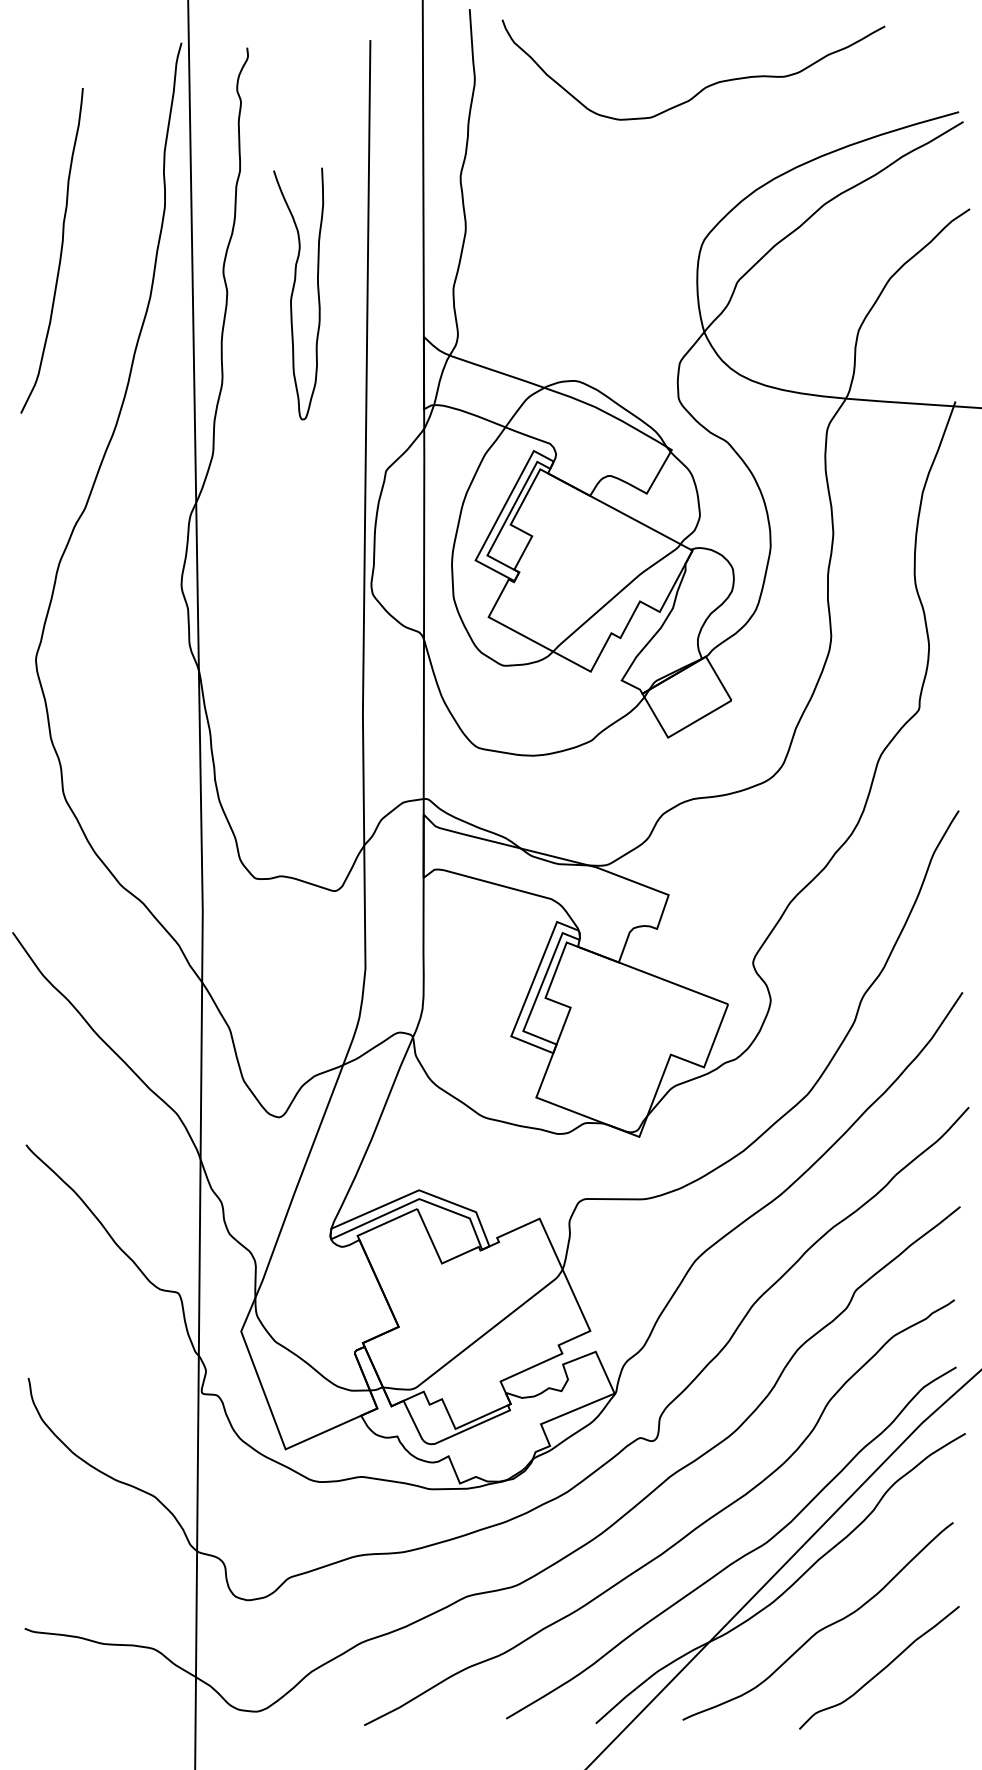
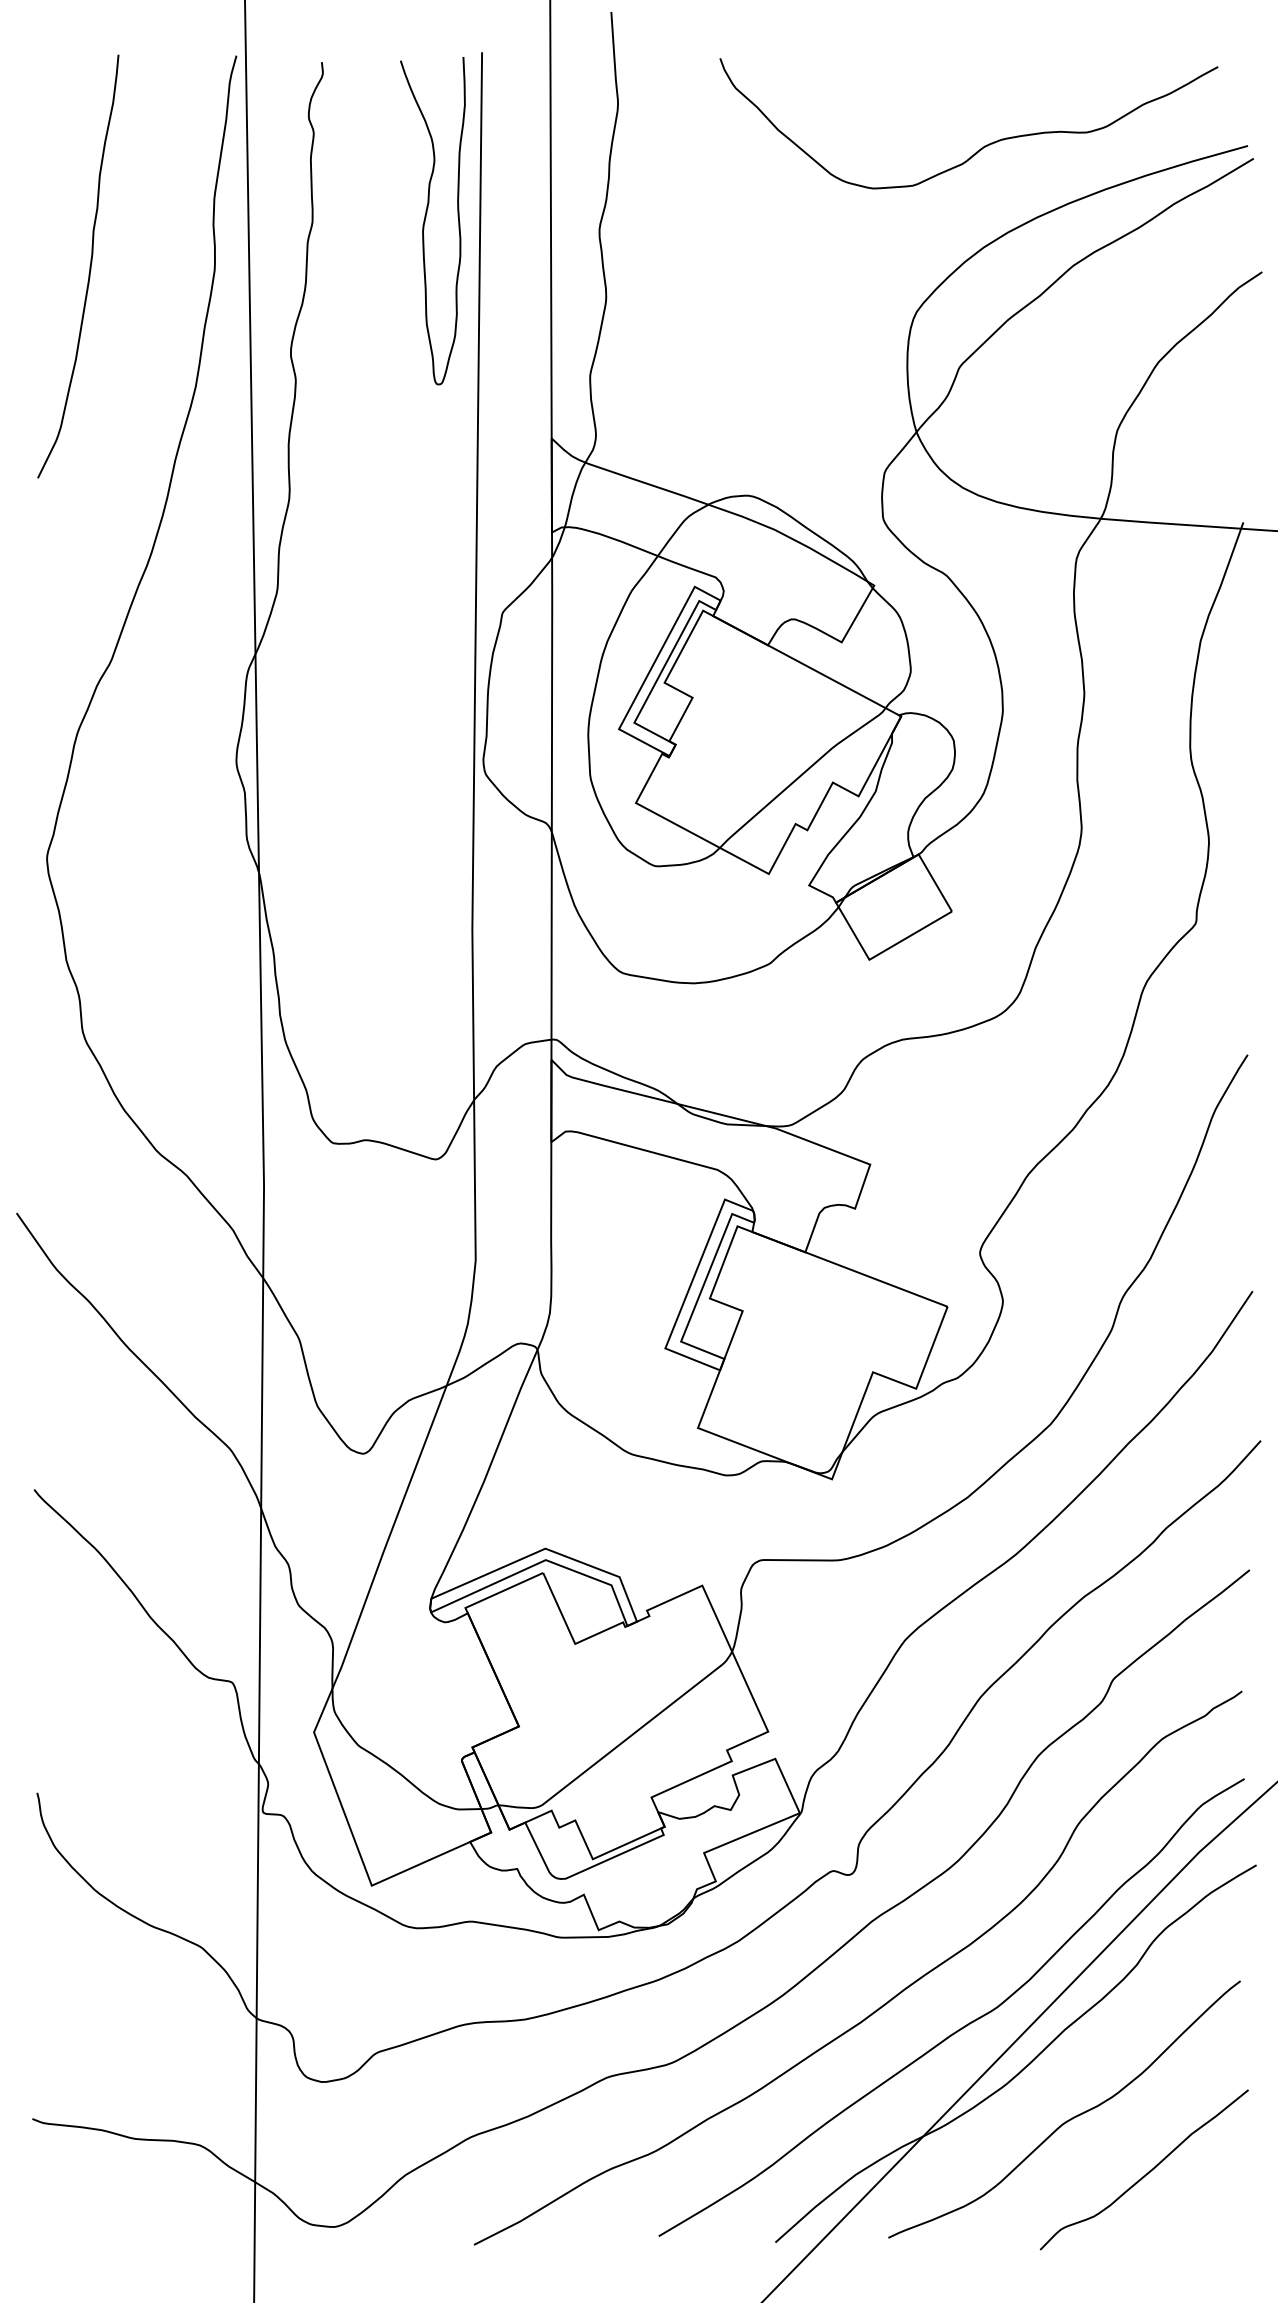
curve: (705, 86) -> (984, 145), moved
curve: (60, 250) -> (89, 266), moved
curve: (293, 293) -> (426, 220), moved

